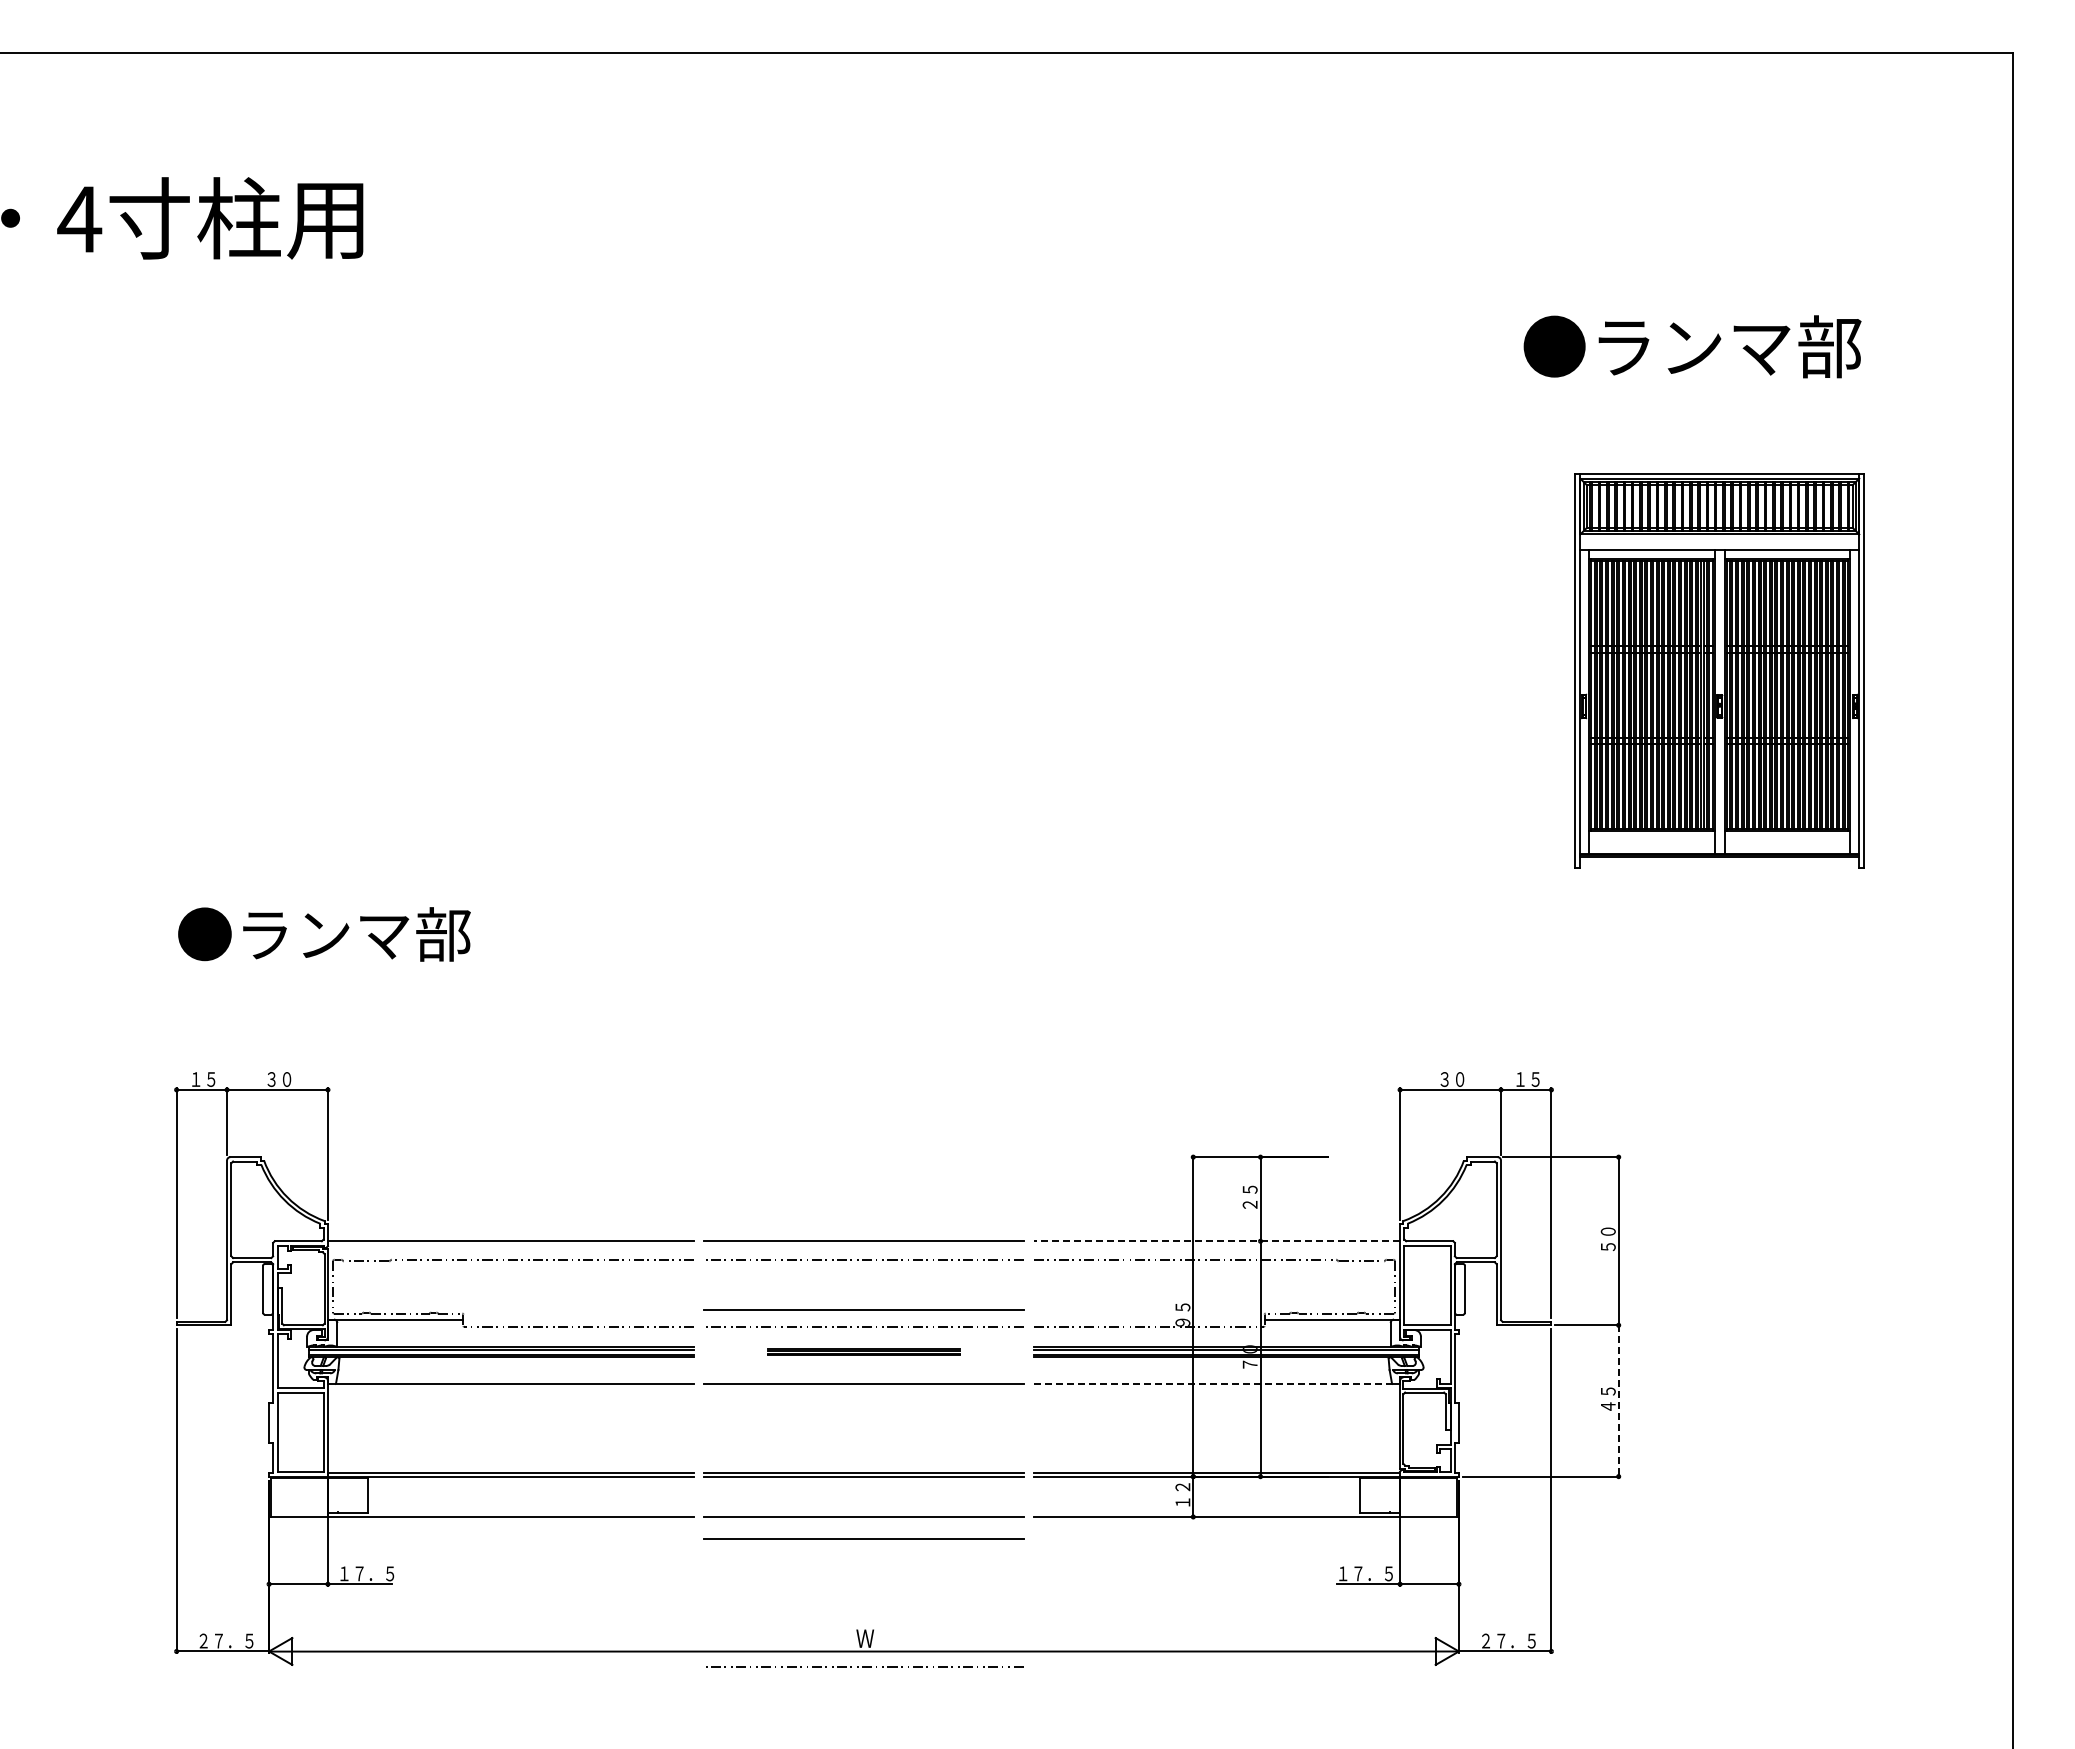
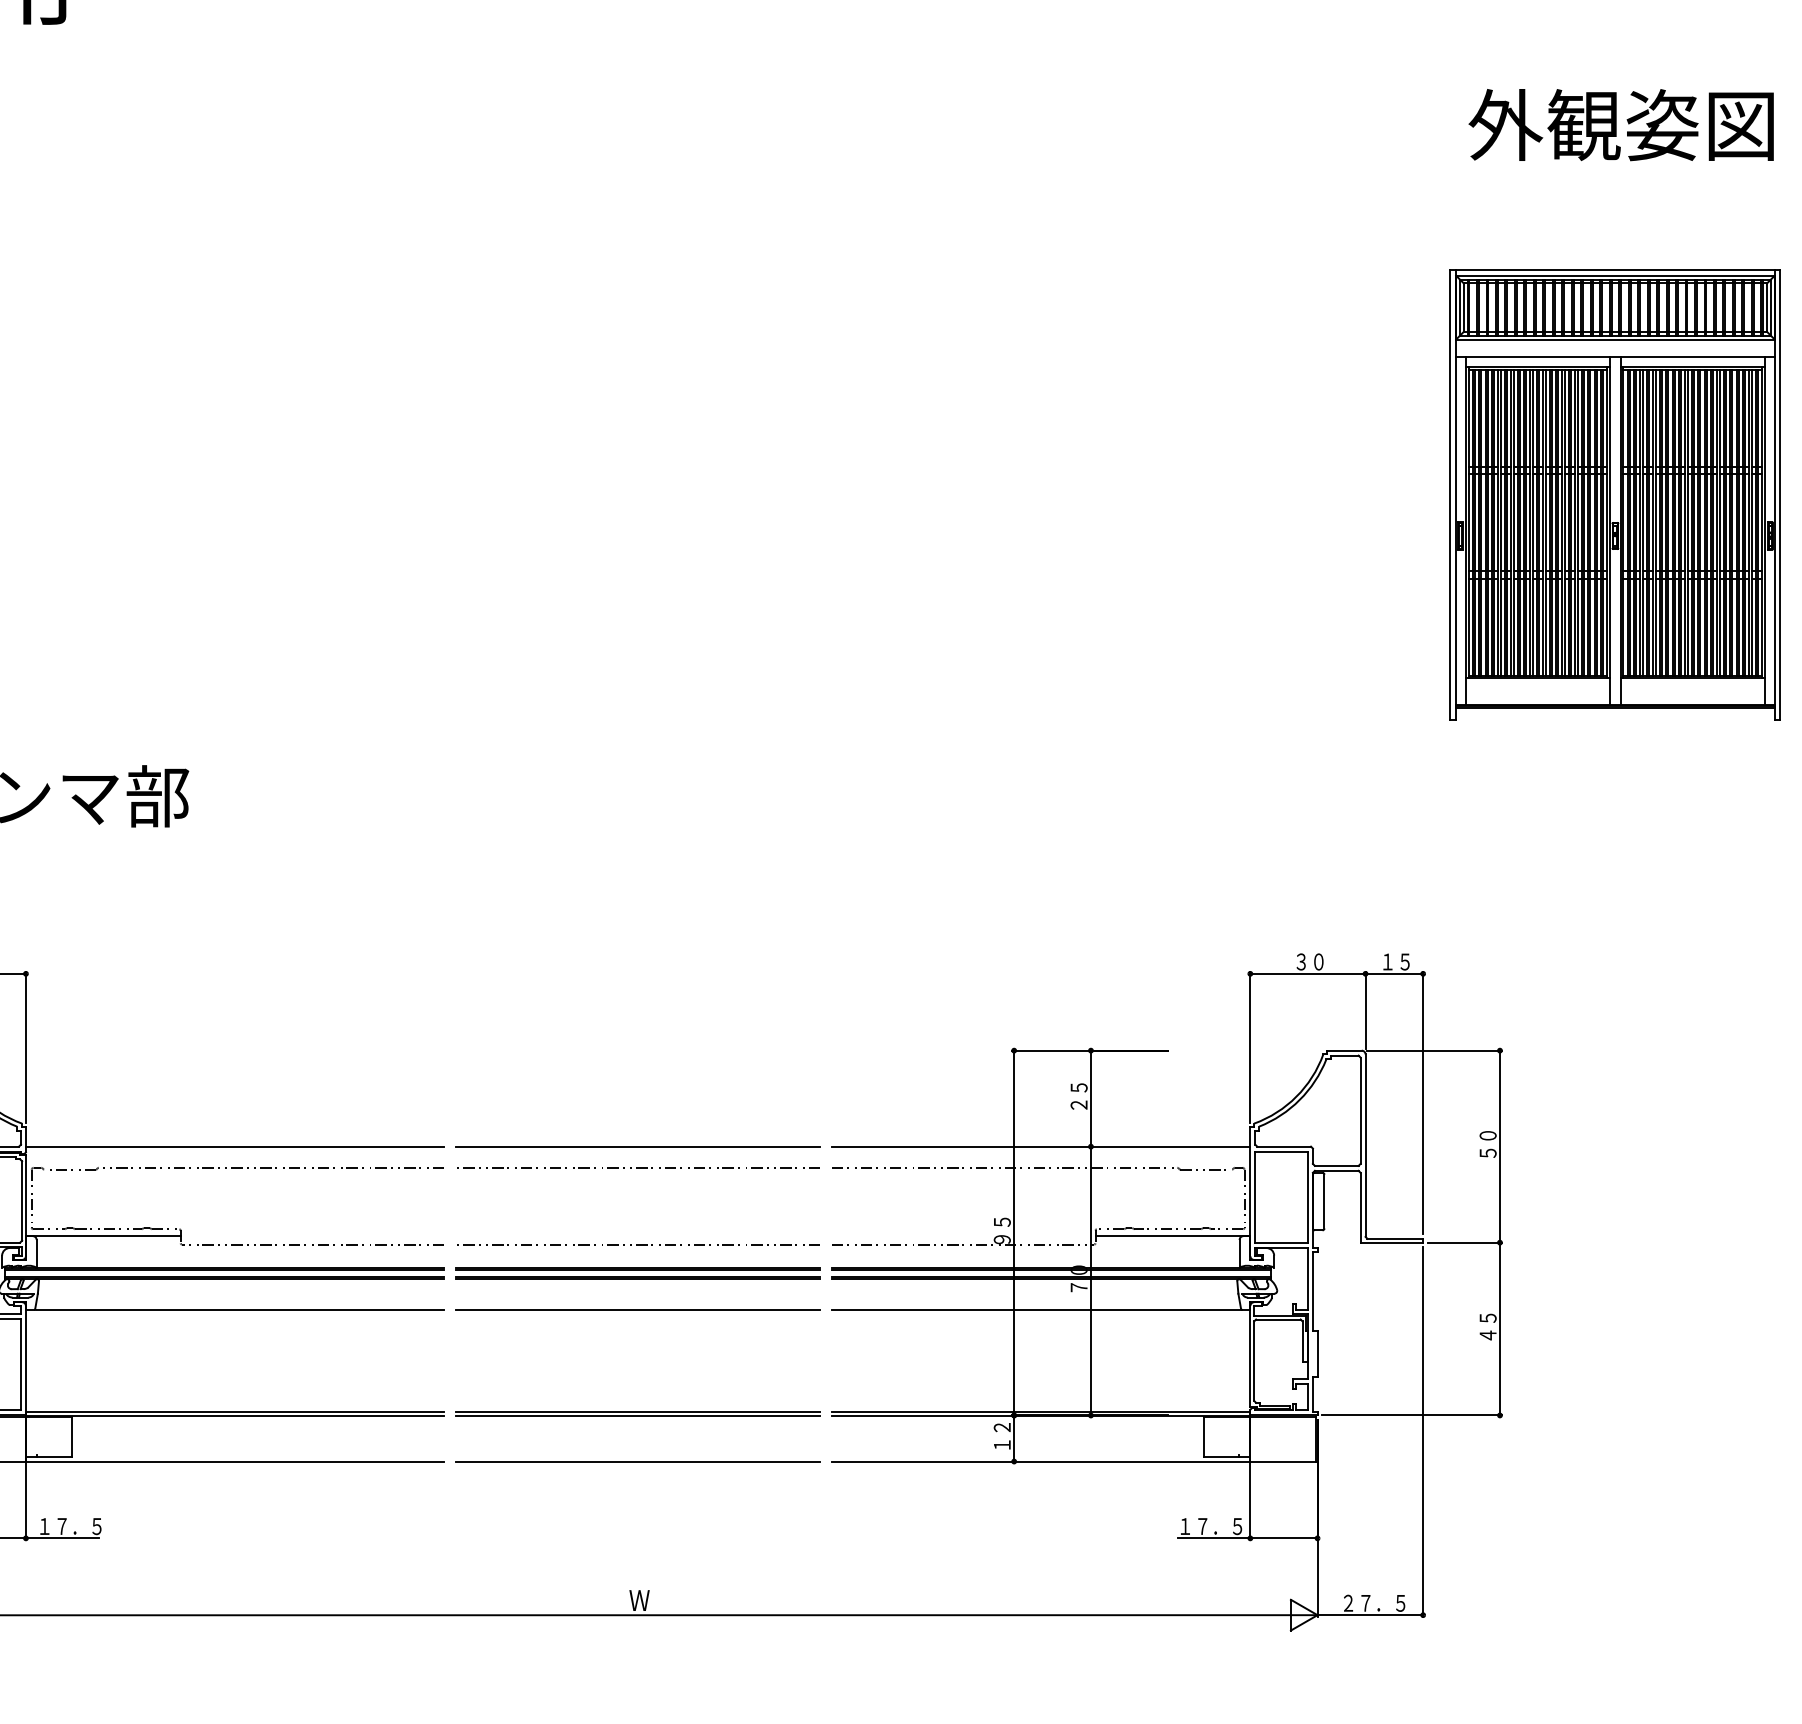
text: (1692, 346) -> (1584, 124), ●ランマ部 -> 外観姿図
line: (1216, 1241) -> (1040, 1146), dashed -> solid
line: (863, 1309) -> (637, 1224), removed
part: (863, 1351) -> (637, 1272), size x1.67
line: (1213, 1384) -> (1037, 1310), dashed -> solid
line: (1618, 1400) -> (1499, 1328), dashed -> solid
line: (863, 1538) -> (637, 1486), removed
line: (864, 1666) -> (638, 1632), removed

